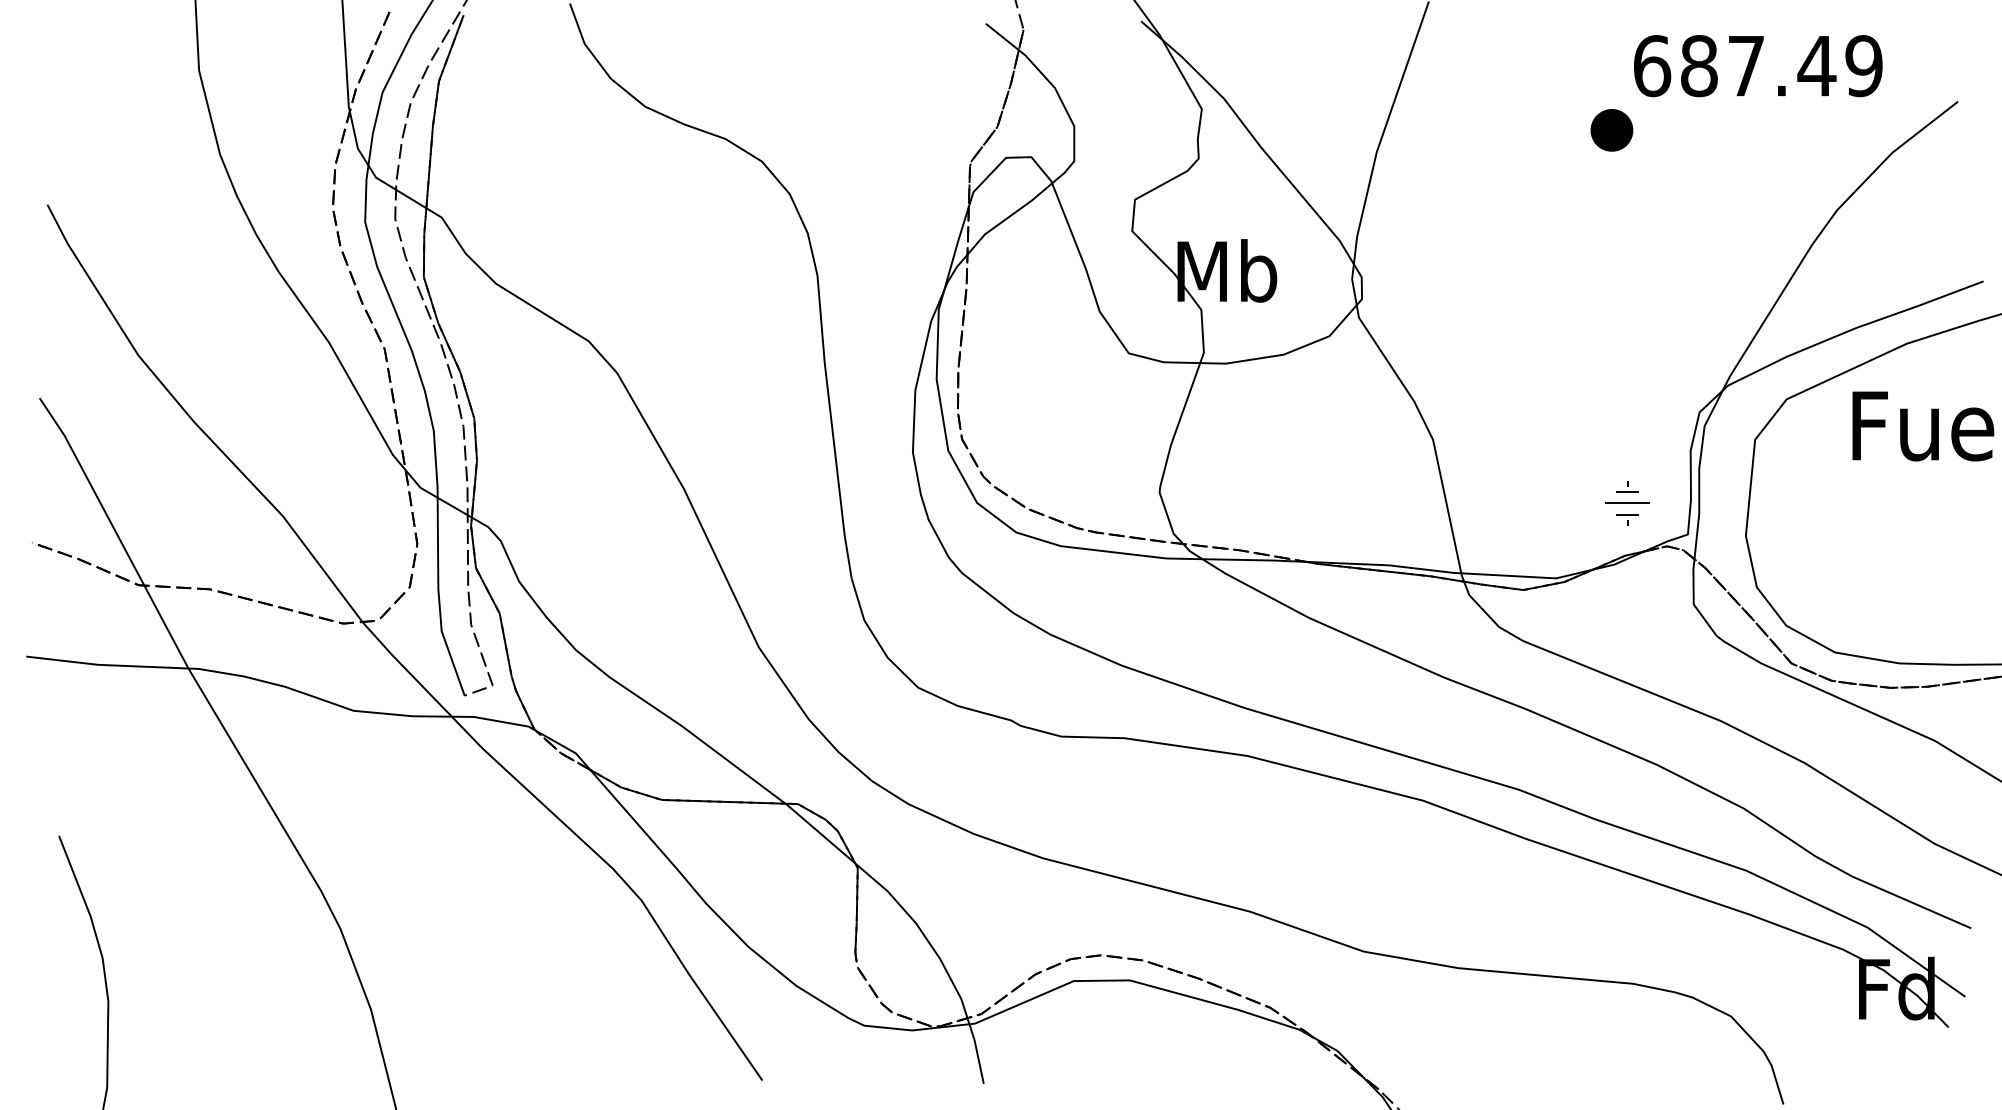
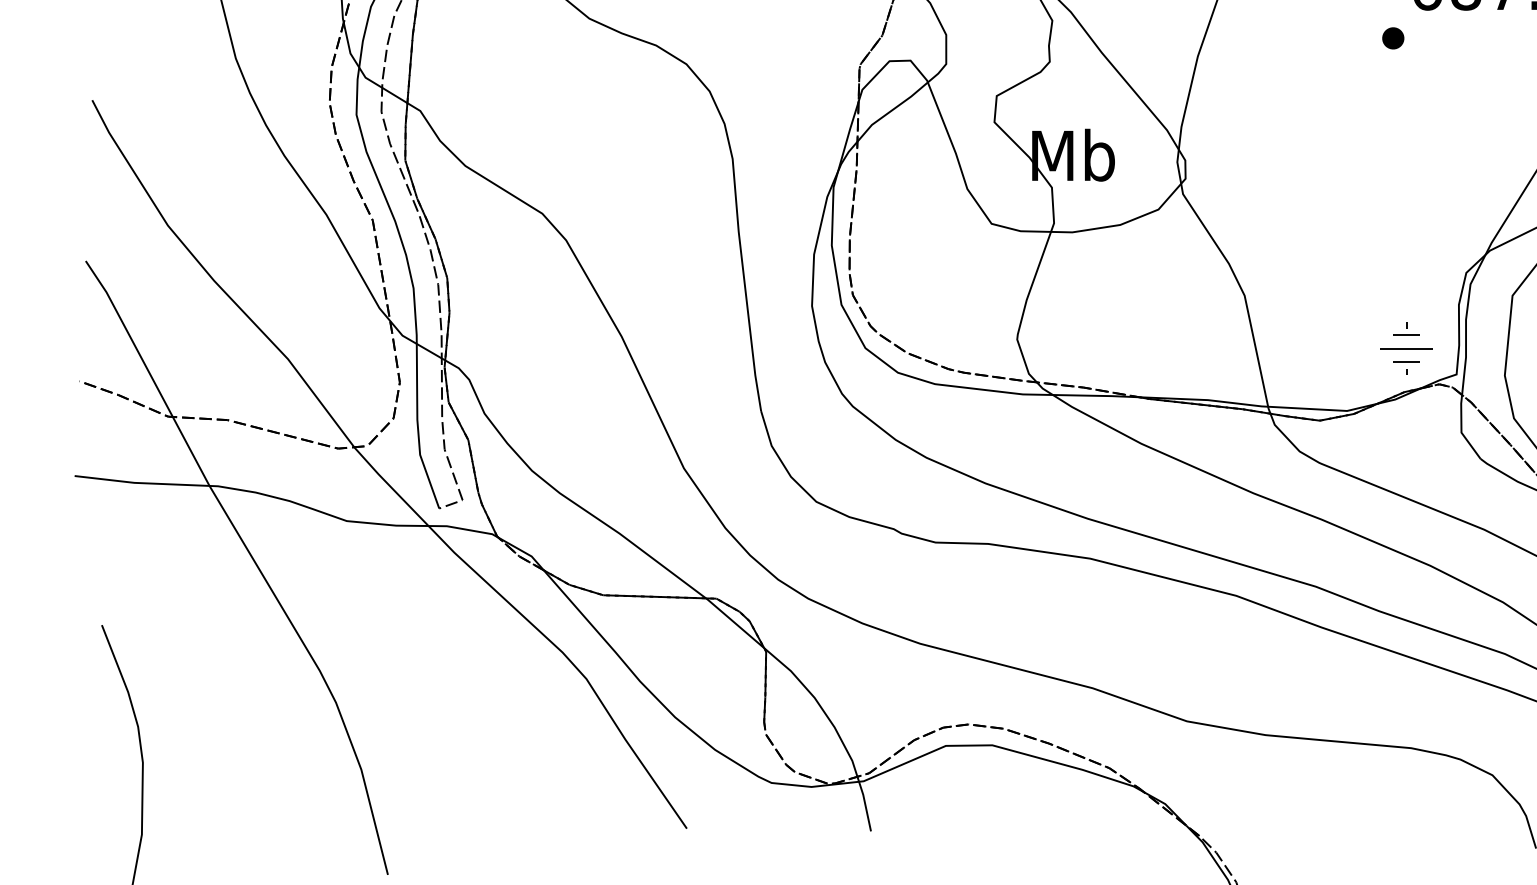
part: (1611, 130) -> (1393, 38), size x0.62
part: (1627, 503) -> (1406, 348), size x1.43

